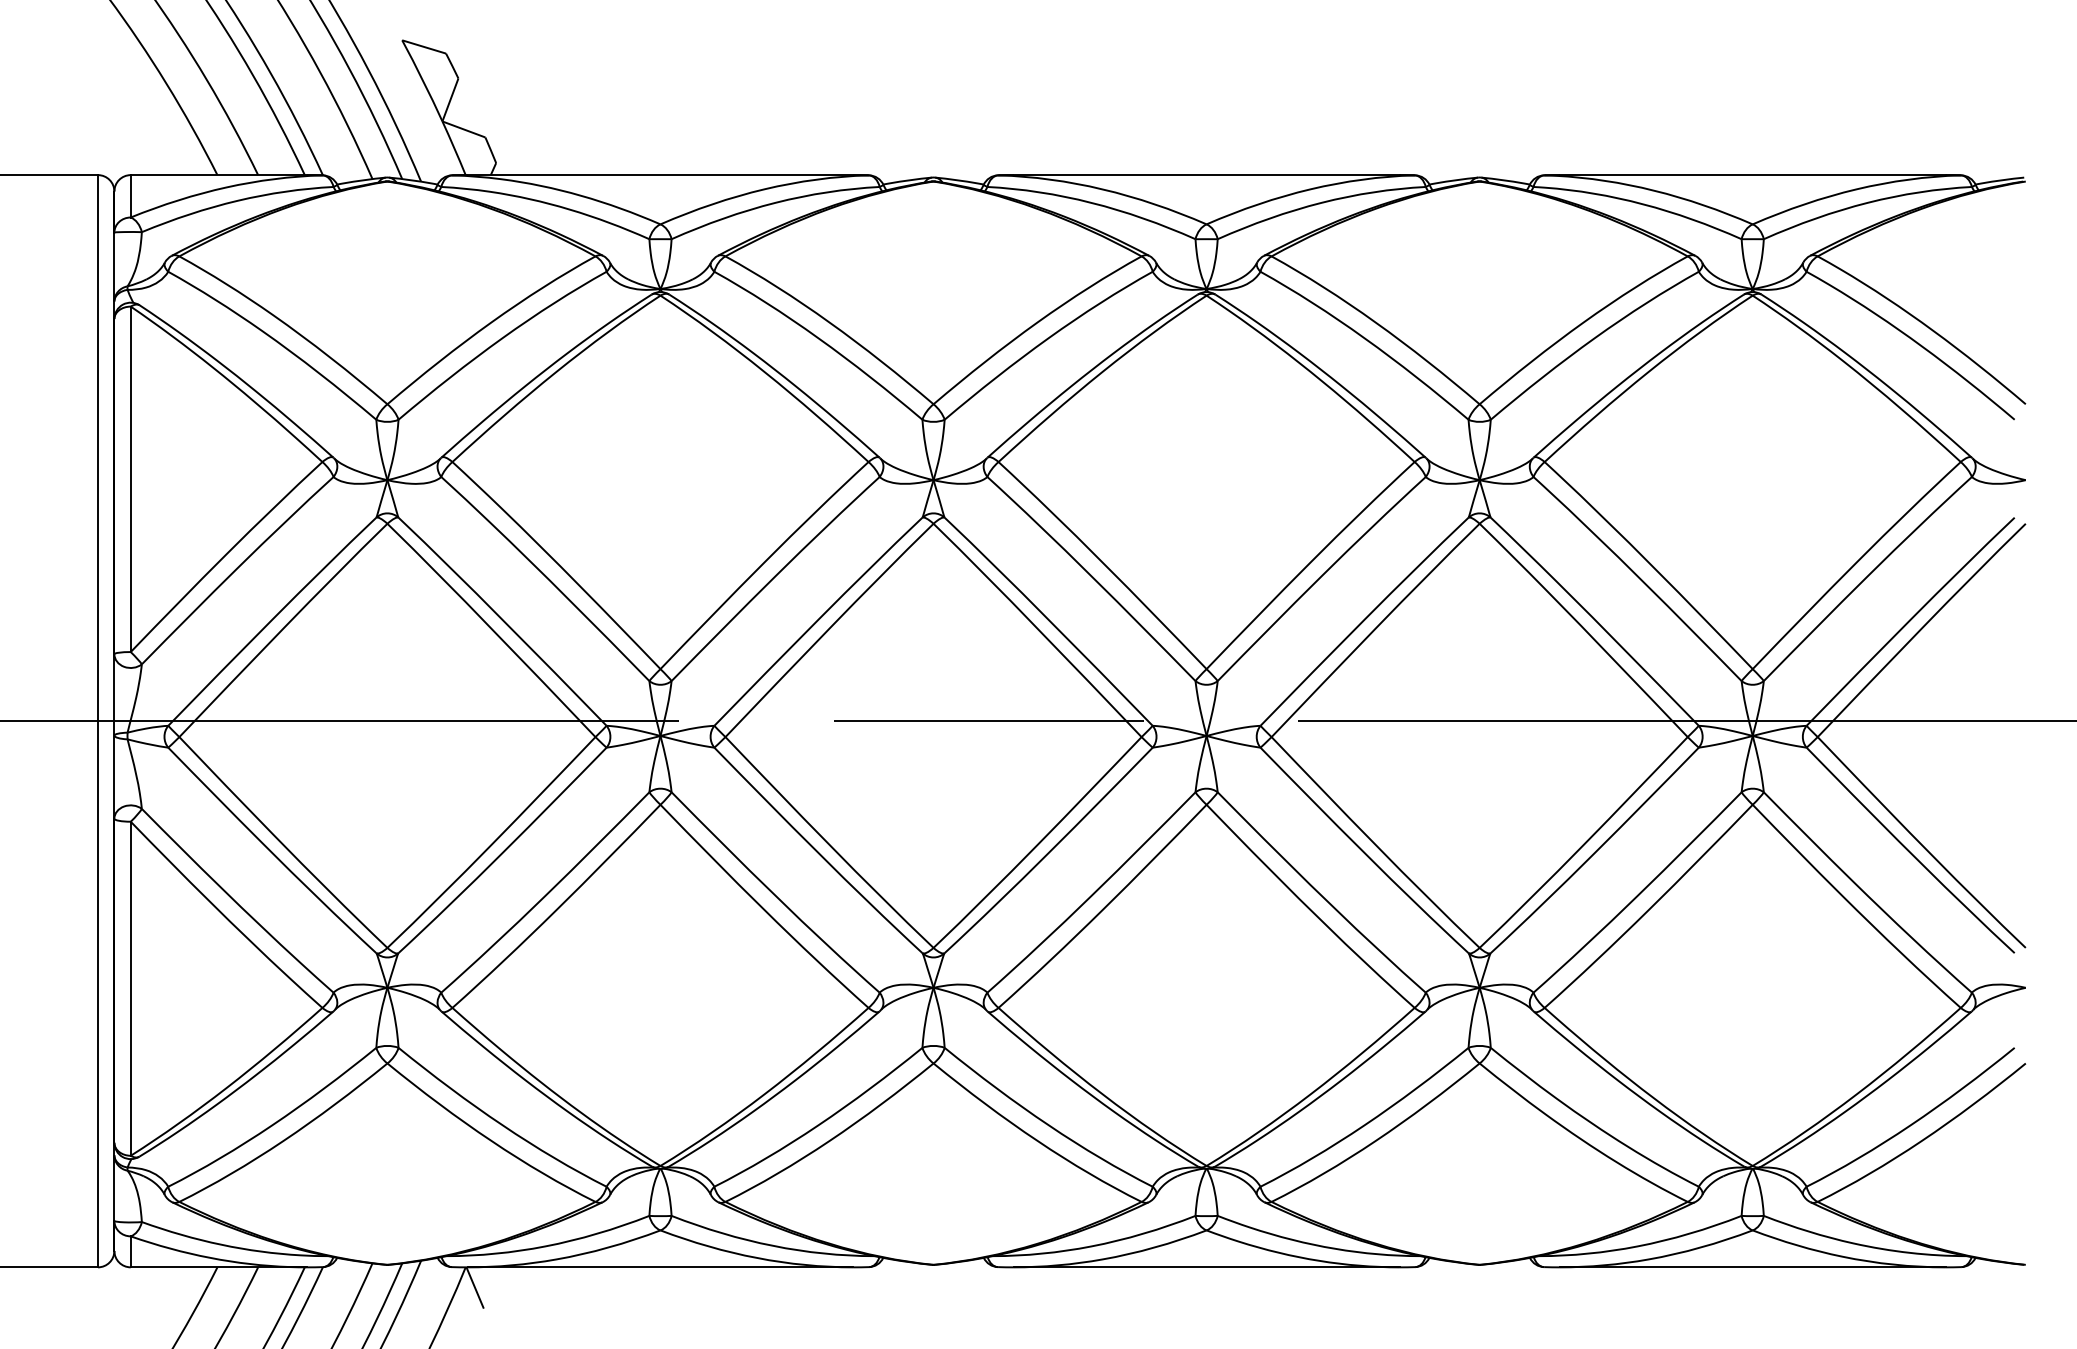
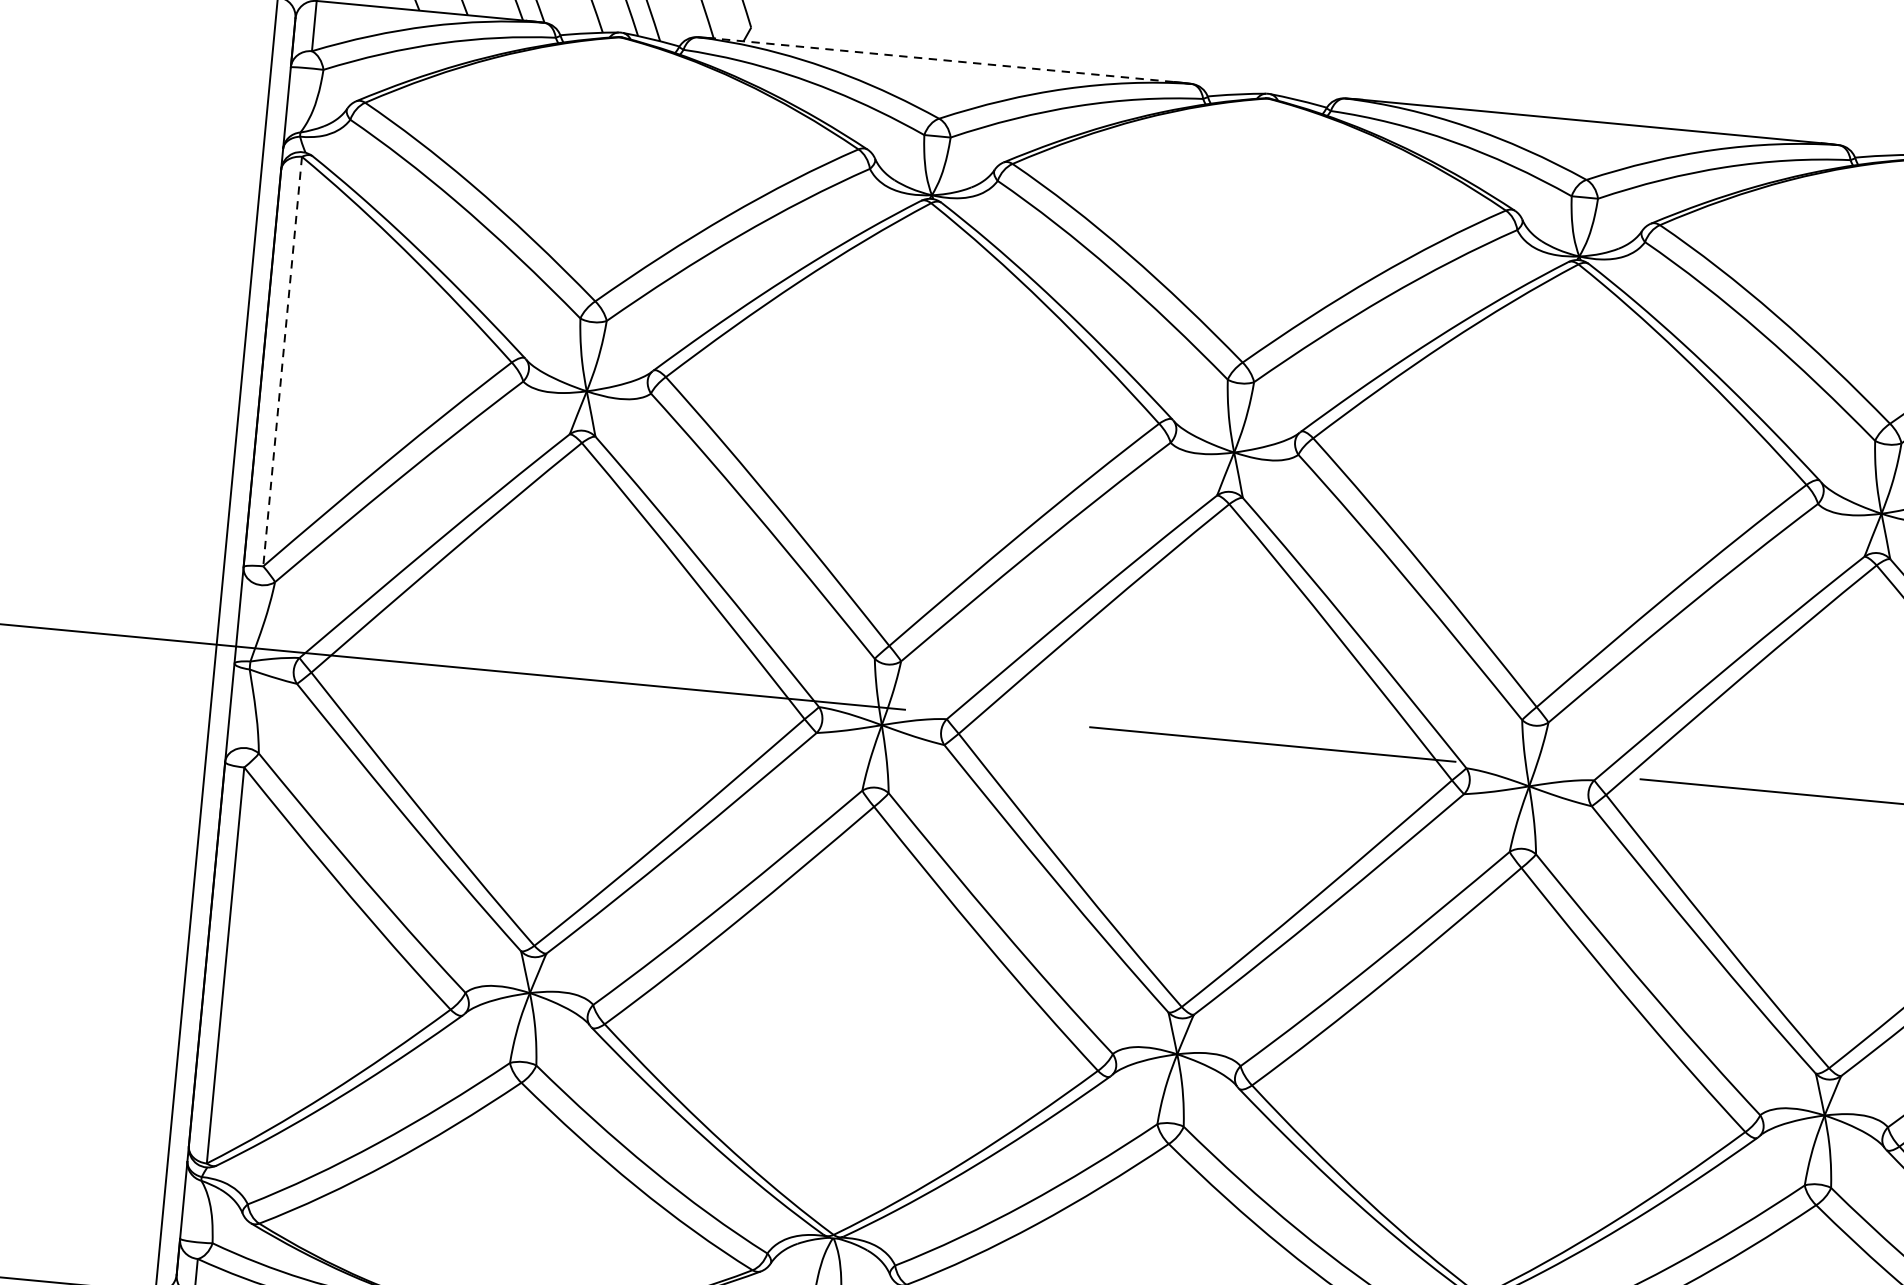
line: (660, 175) -> (944, 60), solid -> dashed
line: (130, 479) -> (282, 361), solid -> dashed

